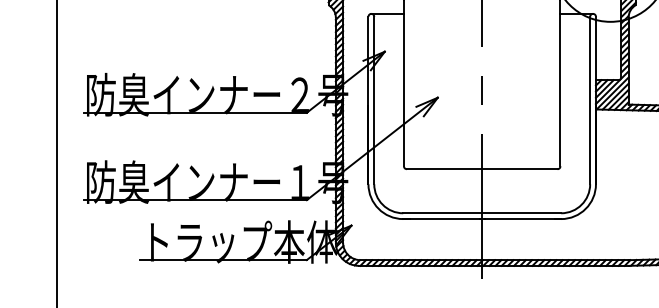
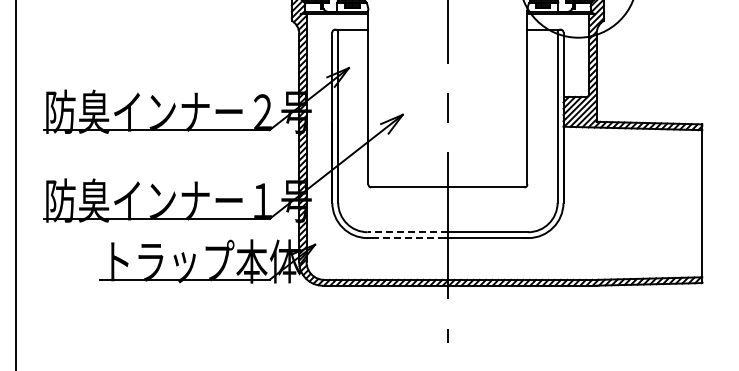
line: (442, 213) -> (407, 232), solid -> dashed
line: (441, 219) -> (406, 238), solid -> dashed

